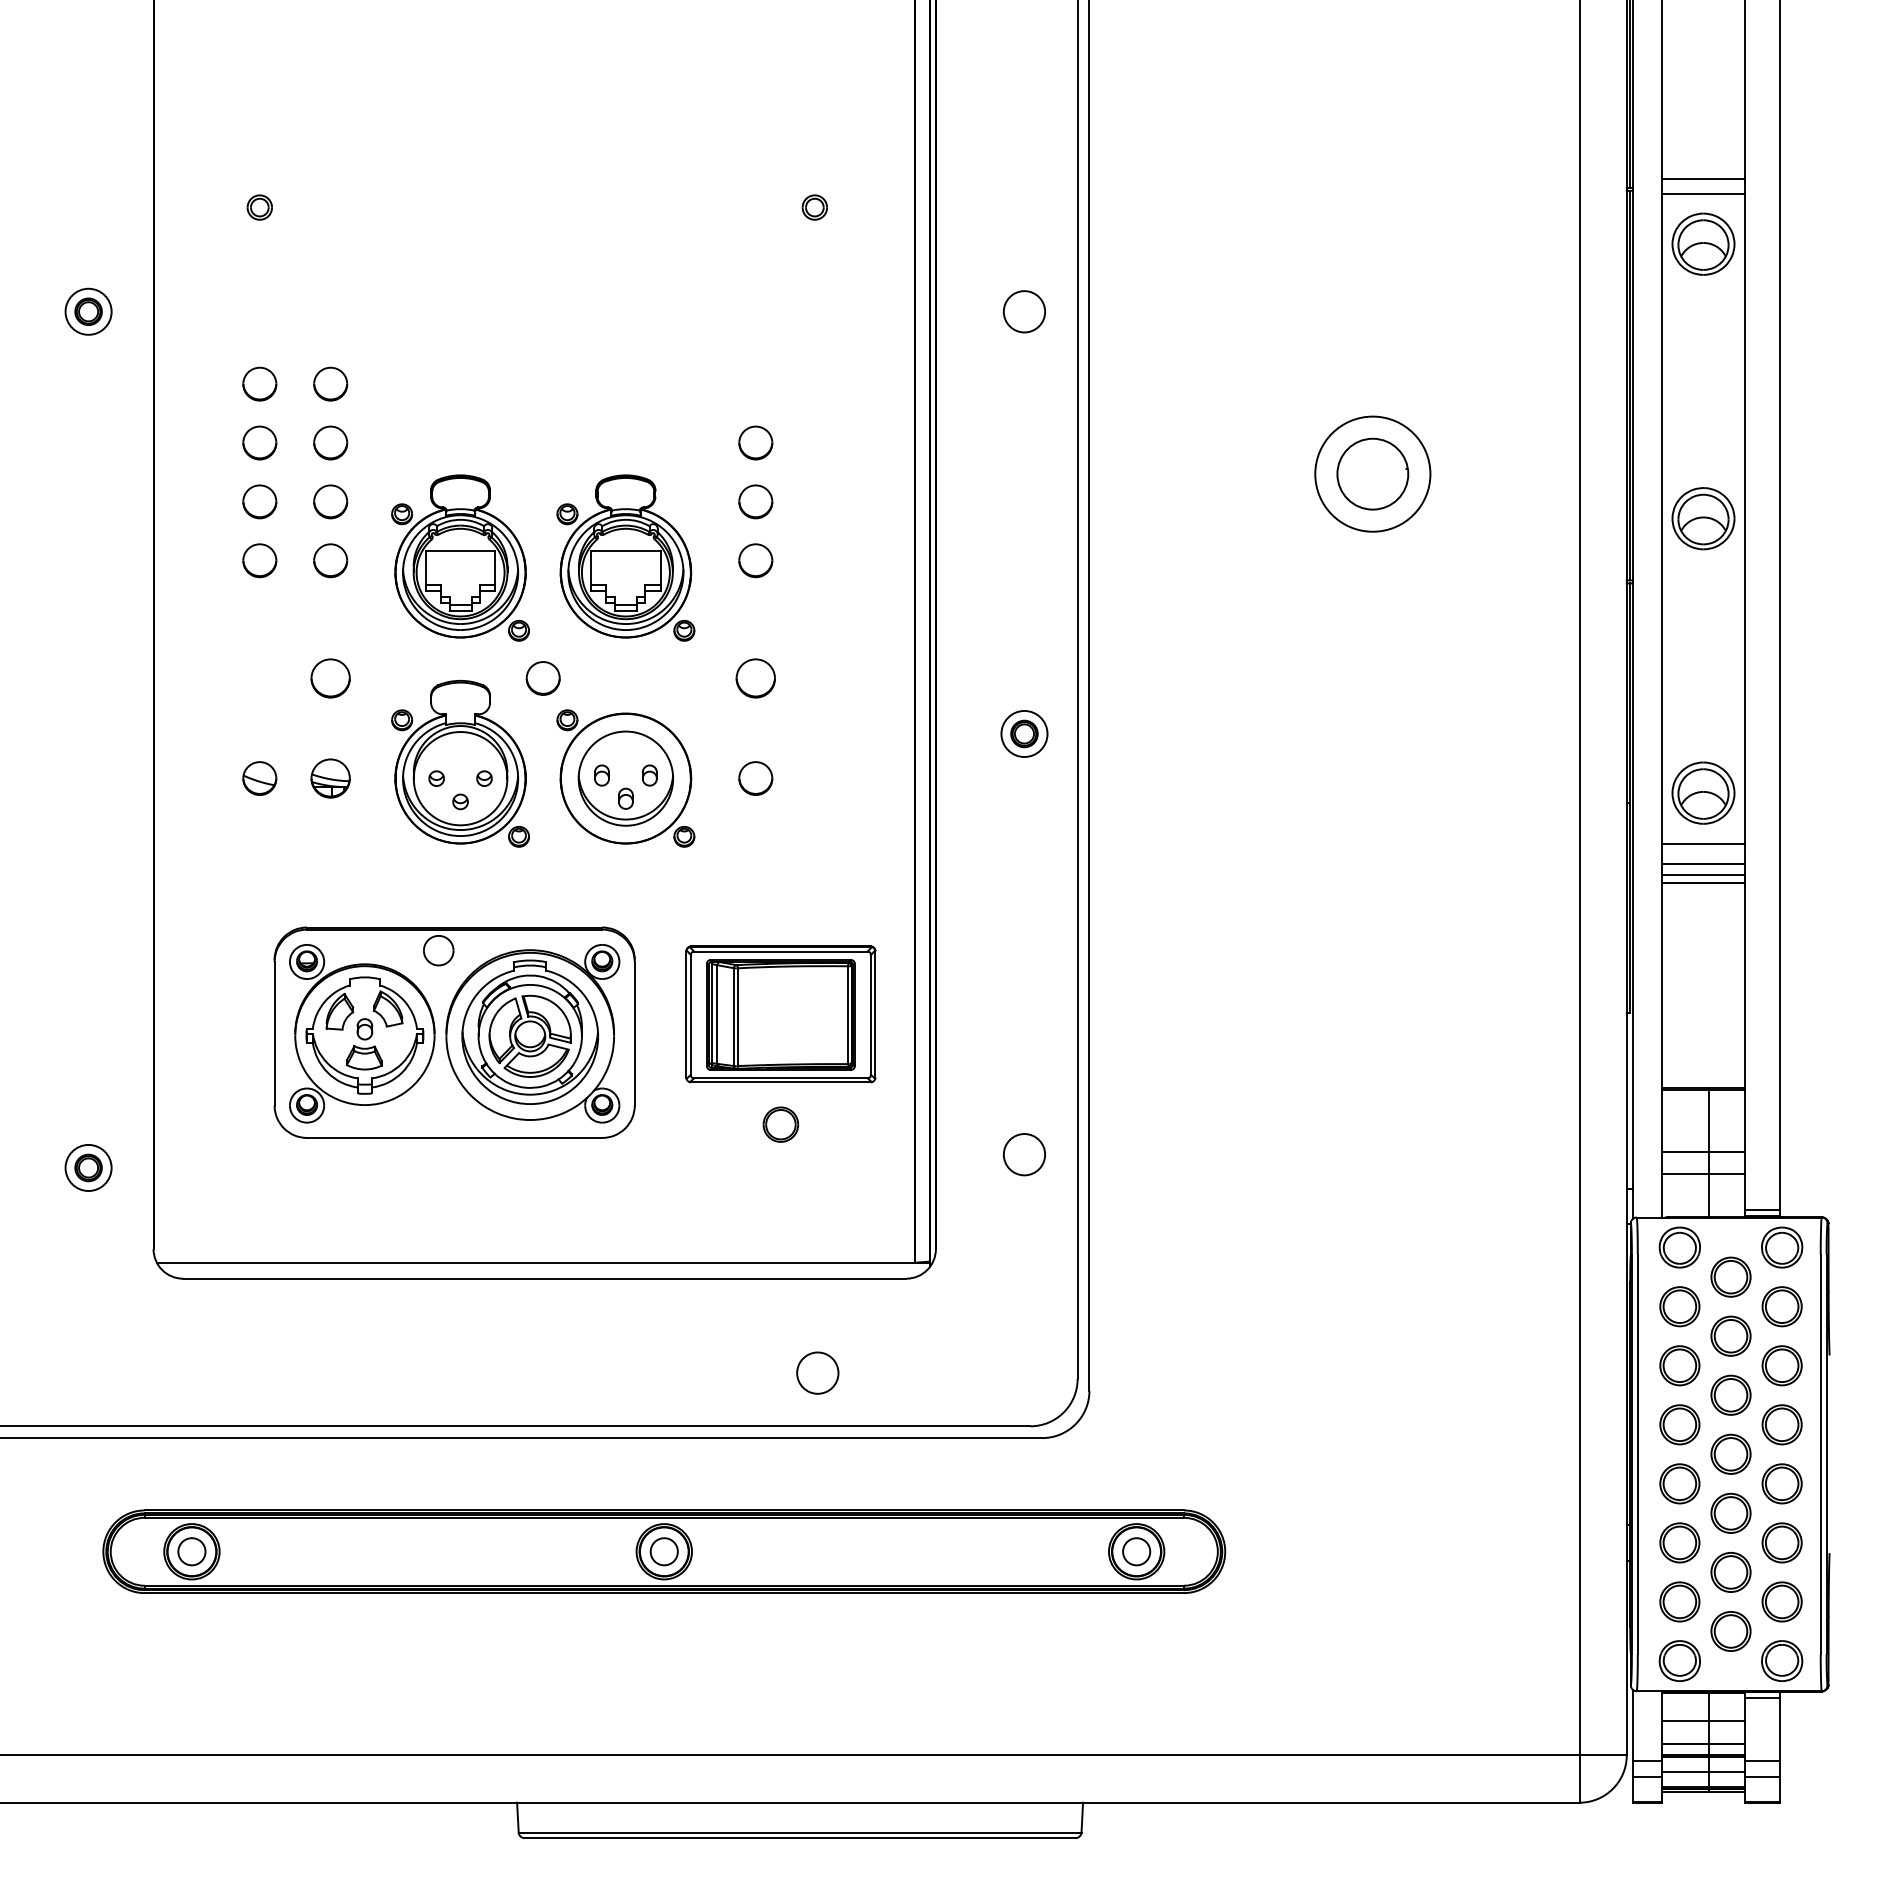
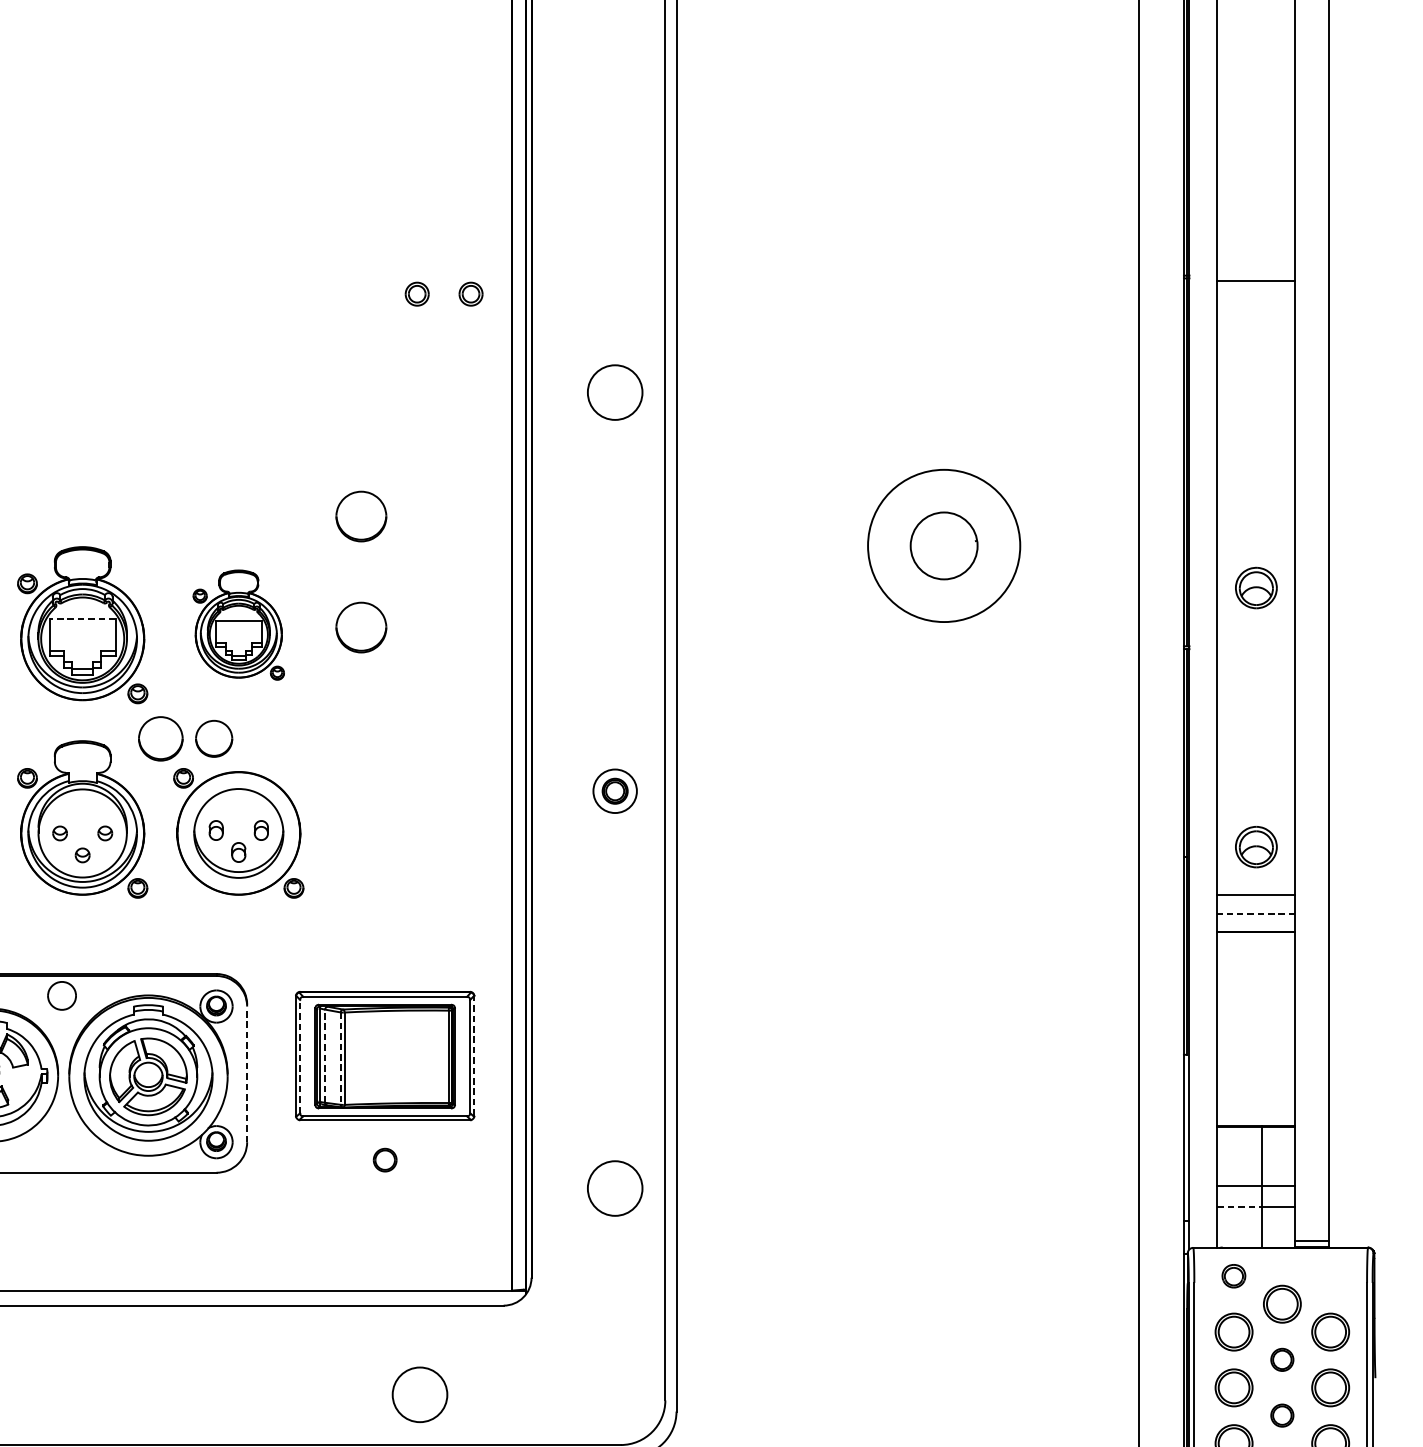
line: (1703, 178) -> (1256, 266), removed
part: (871, 207) -> (470, 294), added
part: (1703, 243) -> (1256, 328), removed
circle: (1024, 311) -> (615, 392), size x1.4
part: (755, 442) -> (361, 516), size x1.6
circle: (1372, 473) -> (943, 545), size x1.4
part: (755, 501) -> (361, 571), removed
part: (1703, 518) -> (1256, 587), size x0.7
line: (460, 551) -> (82, 618), solid -> dashed
part: (625, 557) -> (238, 624), size x0.7
part: (755, 560) -> (361, 627), size x1.6
part: (542, 678) -> (160, 738), size x1.4
part: (755, 678) -> (213, 738), moved
part: (755, 778) -> (361, 833), removed
part: (1703, 792) -> (1256, 846), size x0.7
line: (1703, 863) -> (1256, 913), solid -> dashed
line: (1703, 875) -> (1256, 924), removed
line: (690, 1014) -> (299, 1056), solid -> dashed
line: (717, 1014) -> (325, 1056), solid -> dashed
line: (875, 1014) -> (474, 1056), solid -> dashed
line: (733, 1017) -> (340, 1059), solid -> dashed
line: (634, 1033) -> (246, 1074), solid -> dashed
part: (780, 1124) -> (384, 1160), size x0.7
circle: (1024, 1154) -> (615, 1188), size x1.4
line: (1685, 1174) -> (1239, 1207), solid -> dashed
part: (1679, 1247) -> (1233, 1276), size x0.6
part: (1782, 1247) -> (1330, 1276), removed
part: (1730, 1335) -> (1281, 1359), size x0.6
circle: (817, 1372) -> (419, 1394), size x1.4
part: (1730, 1394) -> (1281, 1415), size x0.6

